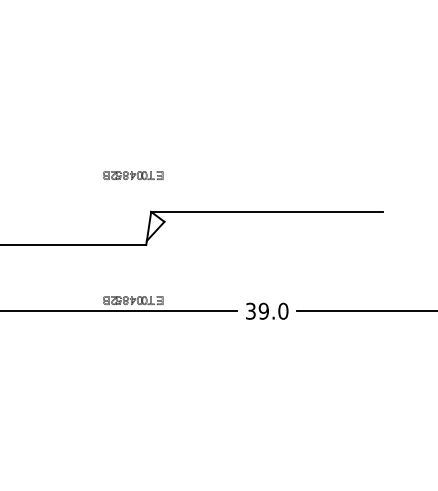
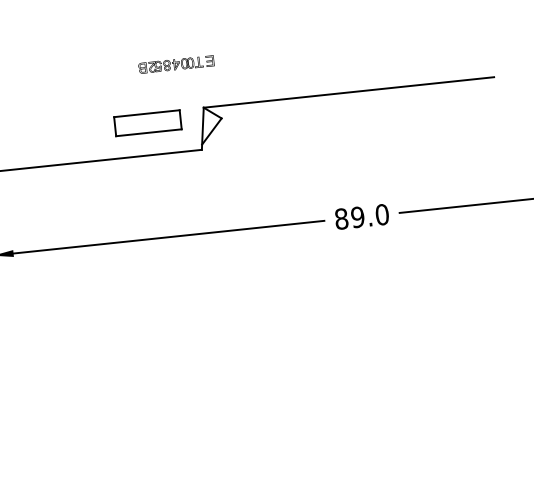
part: (105, 219) -> (147, 123), added
part: (133, 300) -> (193, 220), removed
text: (250, 310) -> (341, 218), 39.0 -> 89.0

